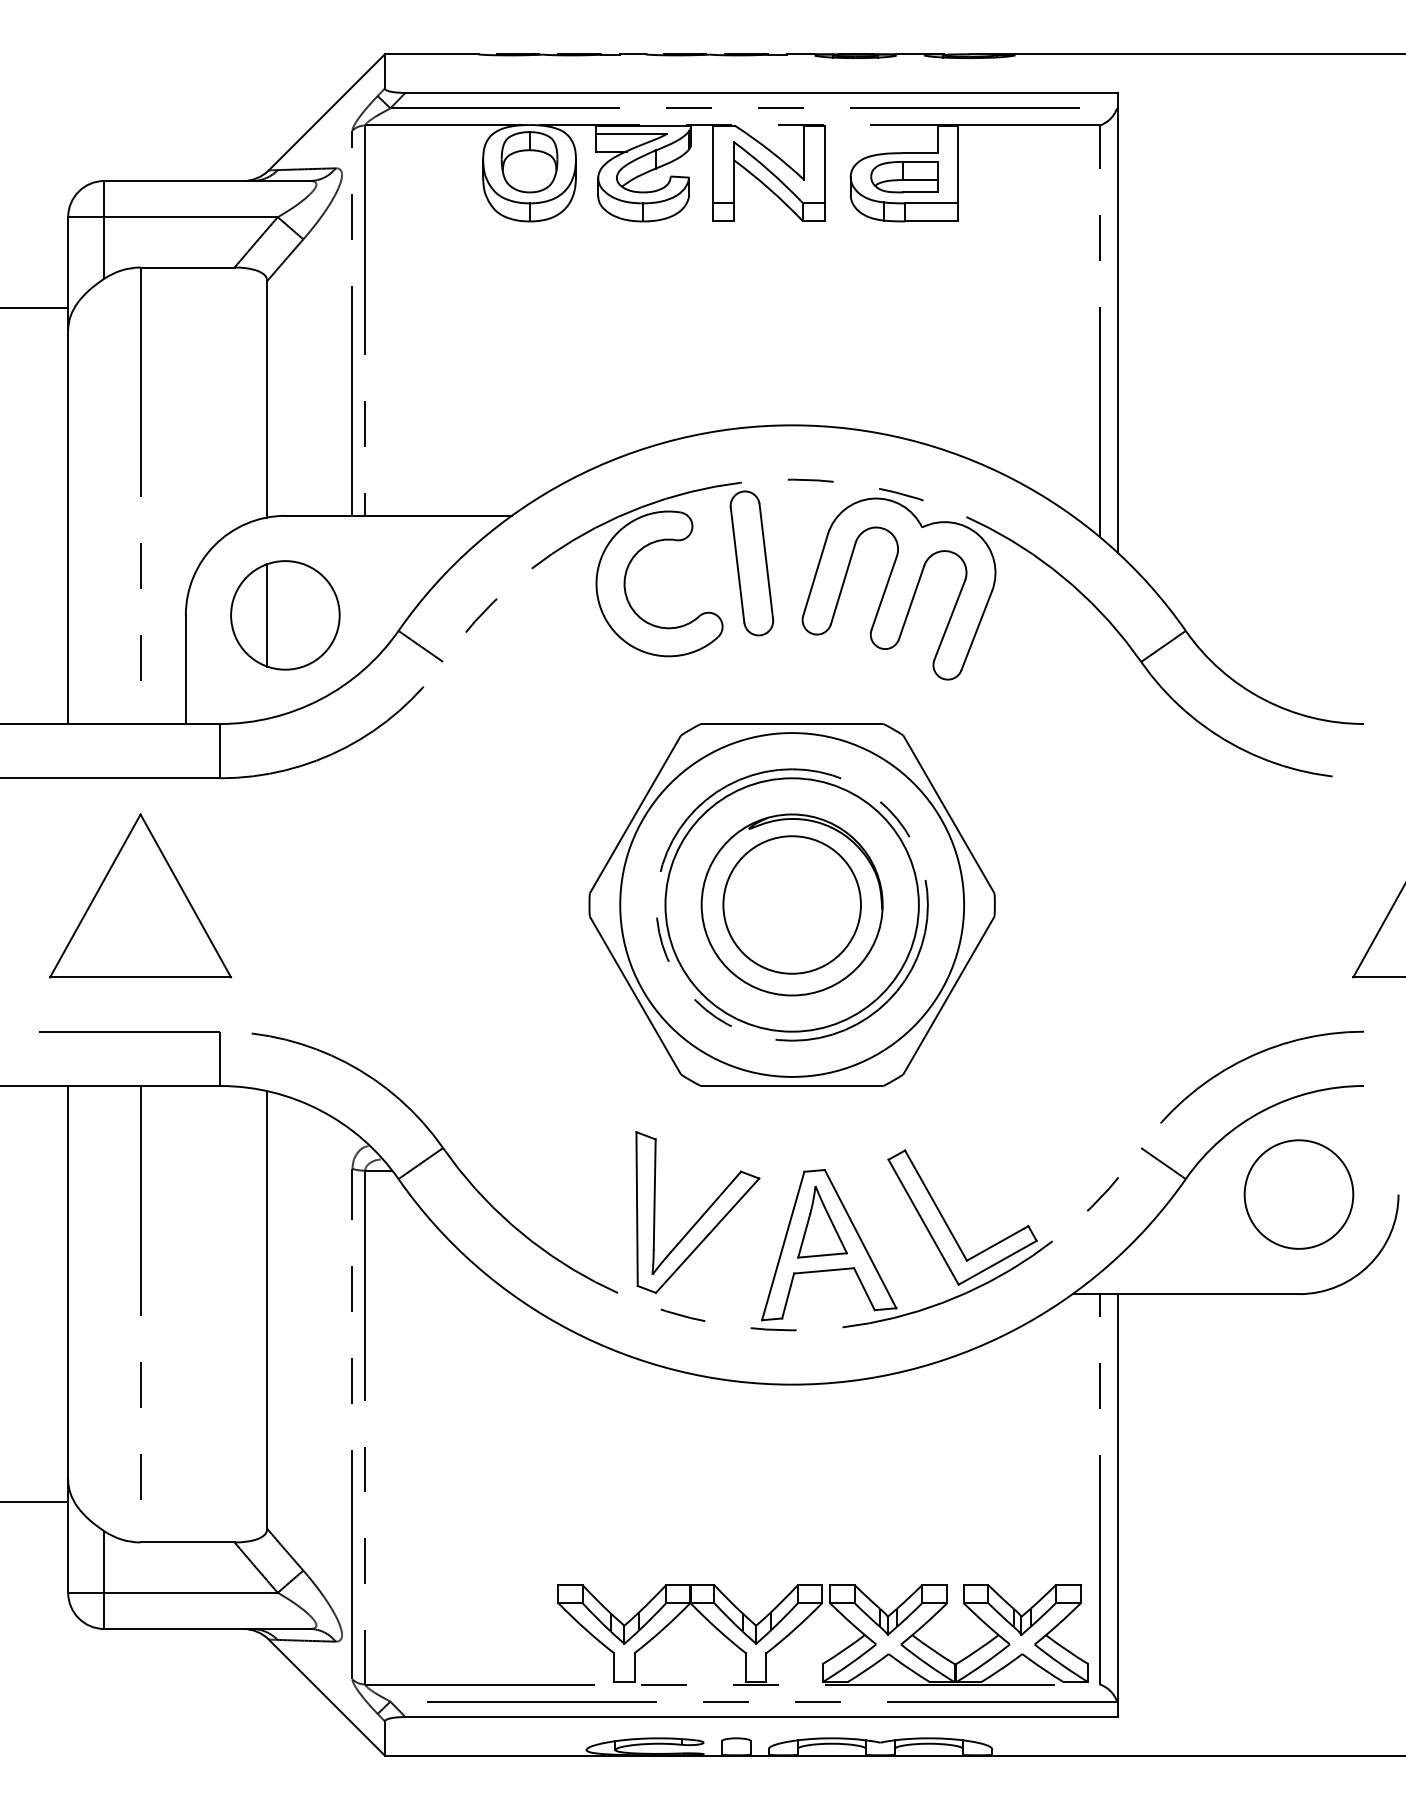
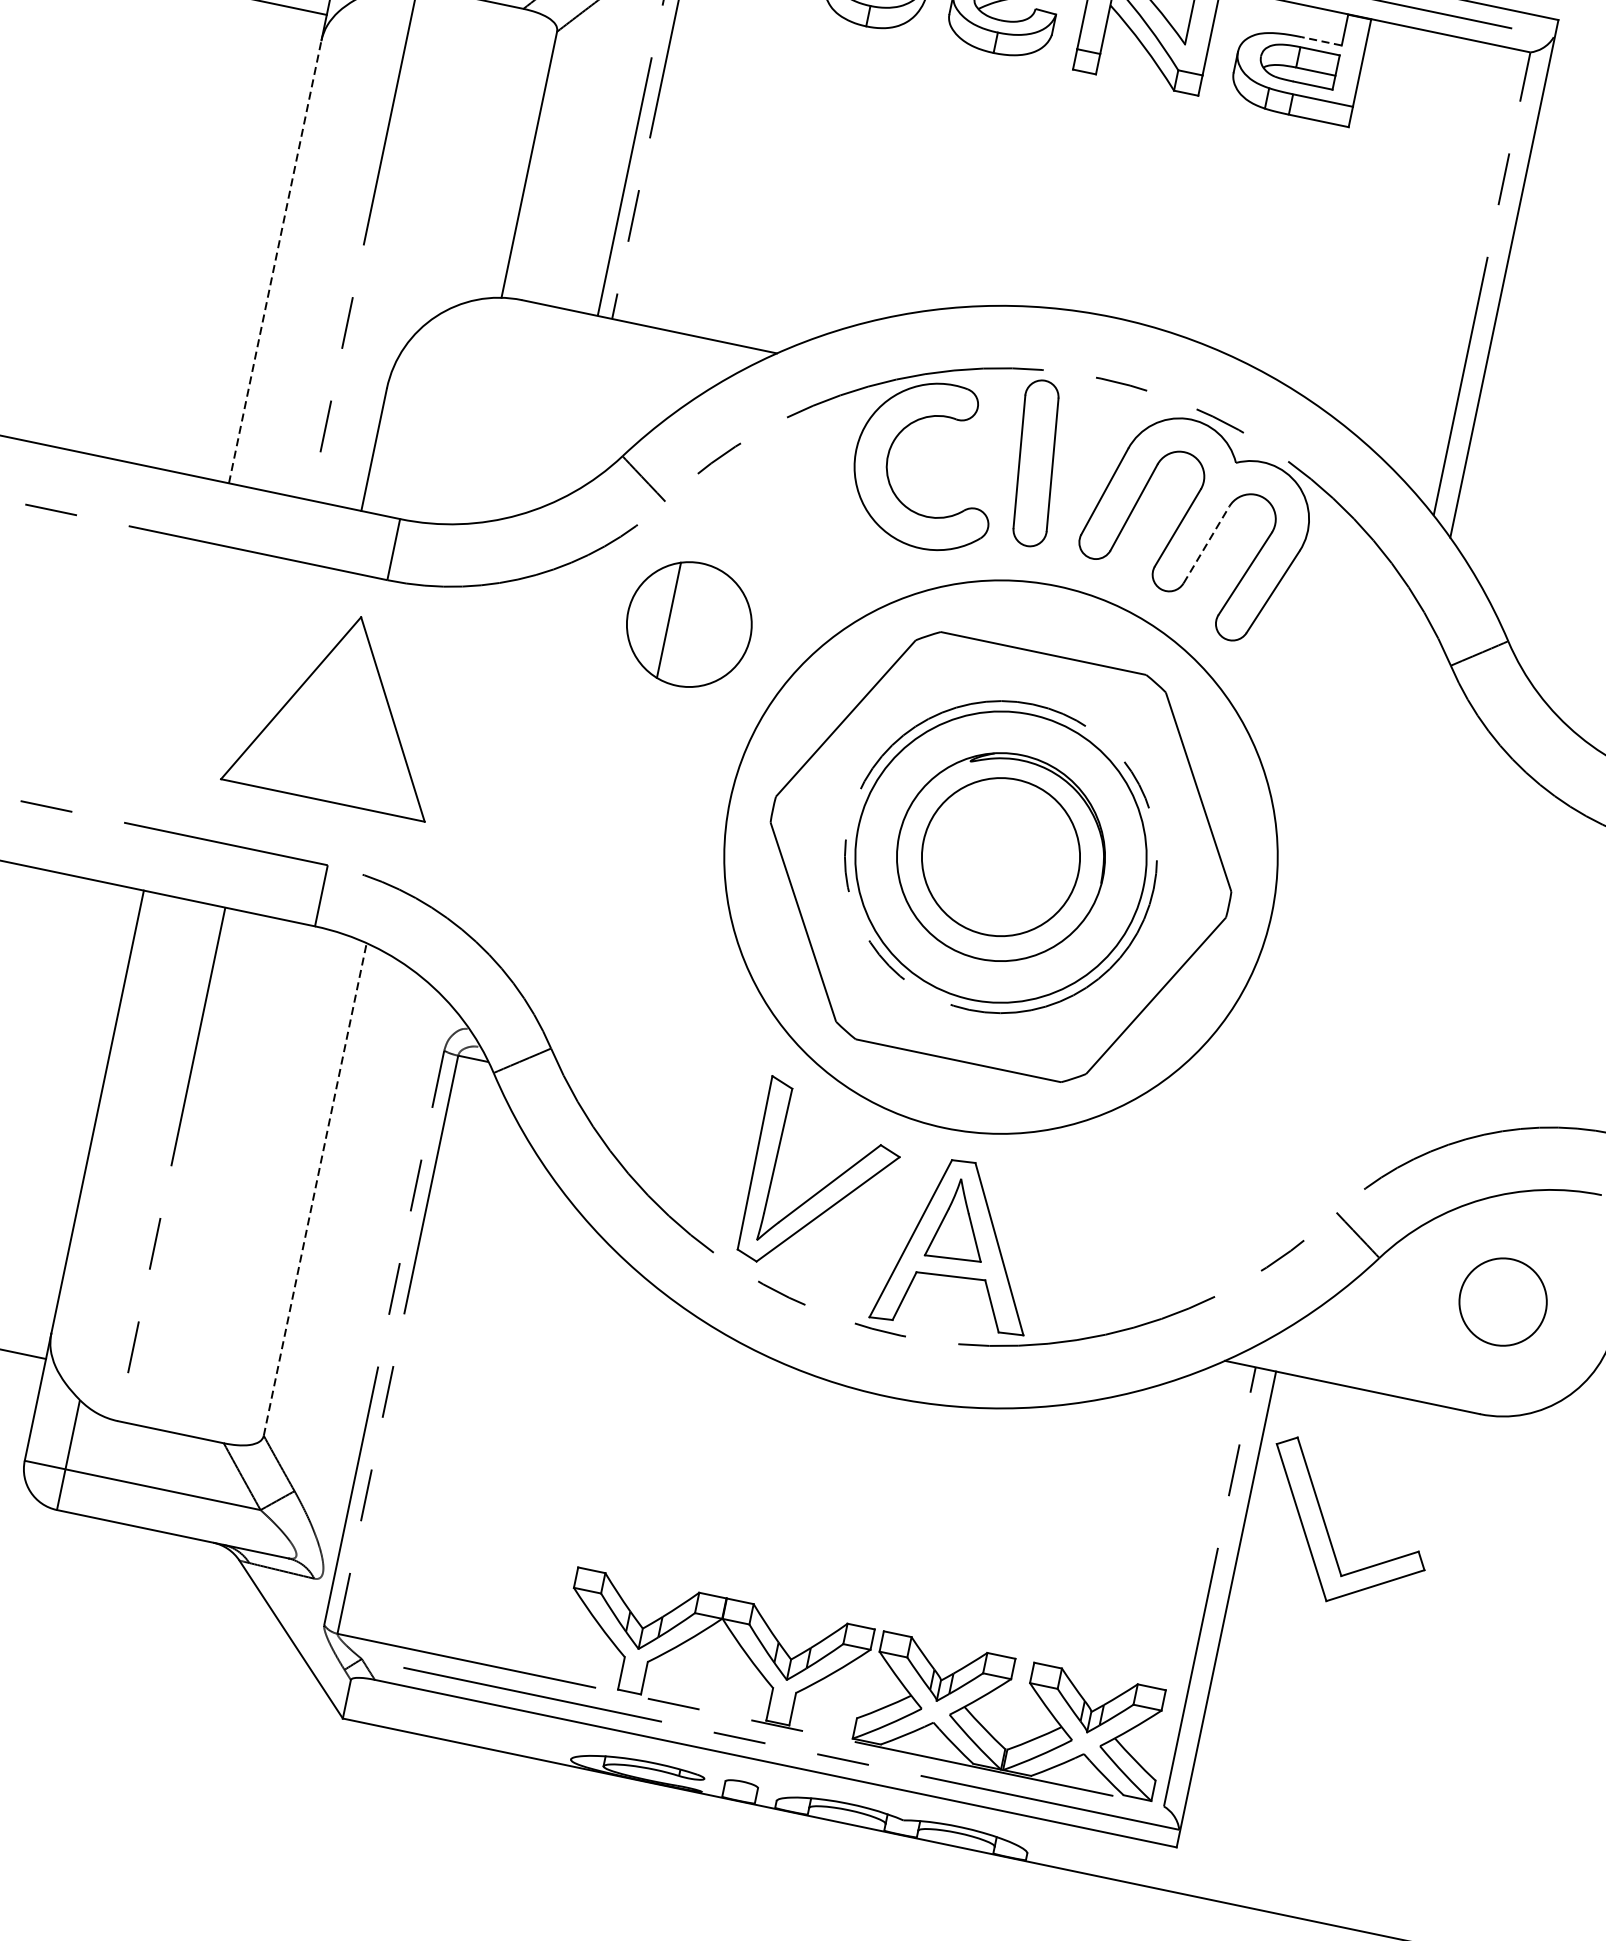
line: (920, 153) -> (1322, 41), solid -> dashed
line: (68, 527) -> (275, 262), solid -> dashed
line: (911, 602) -> (1206, 544), solid -> dashed
part: (285, 615) -> (689, 624), moved
part: (140, 895) -> (342, 708), moved
circle: (792, 904) -> (1001, 856), size x1.4
circle: (1298, 1194) -> (1502, 1301), size x0.7
part: (948, 1225) -> (1328, 1532), moved
line: (267, 1310) -> (315, 1190), solid -> dashed

